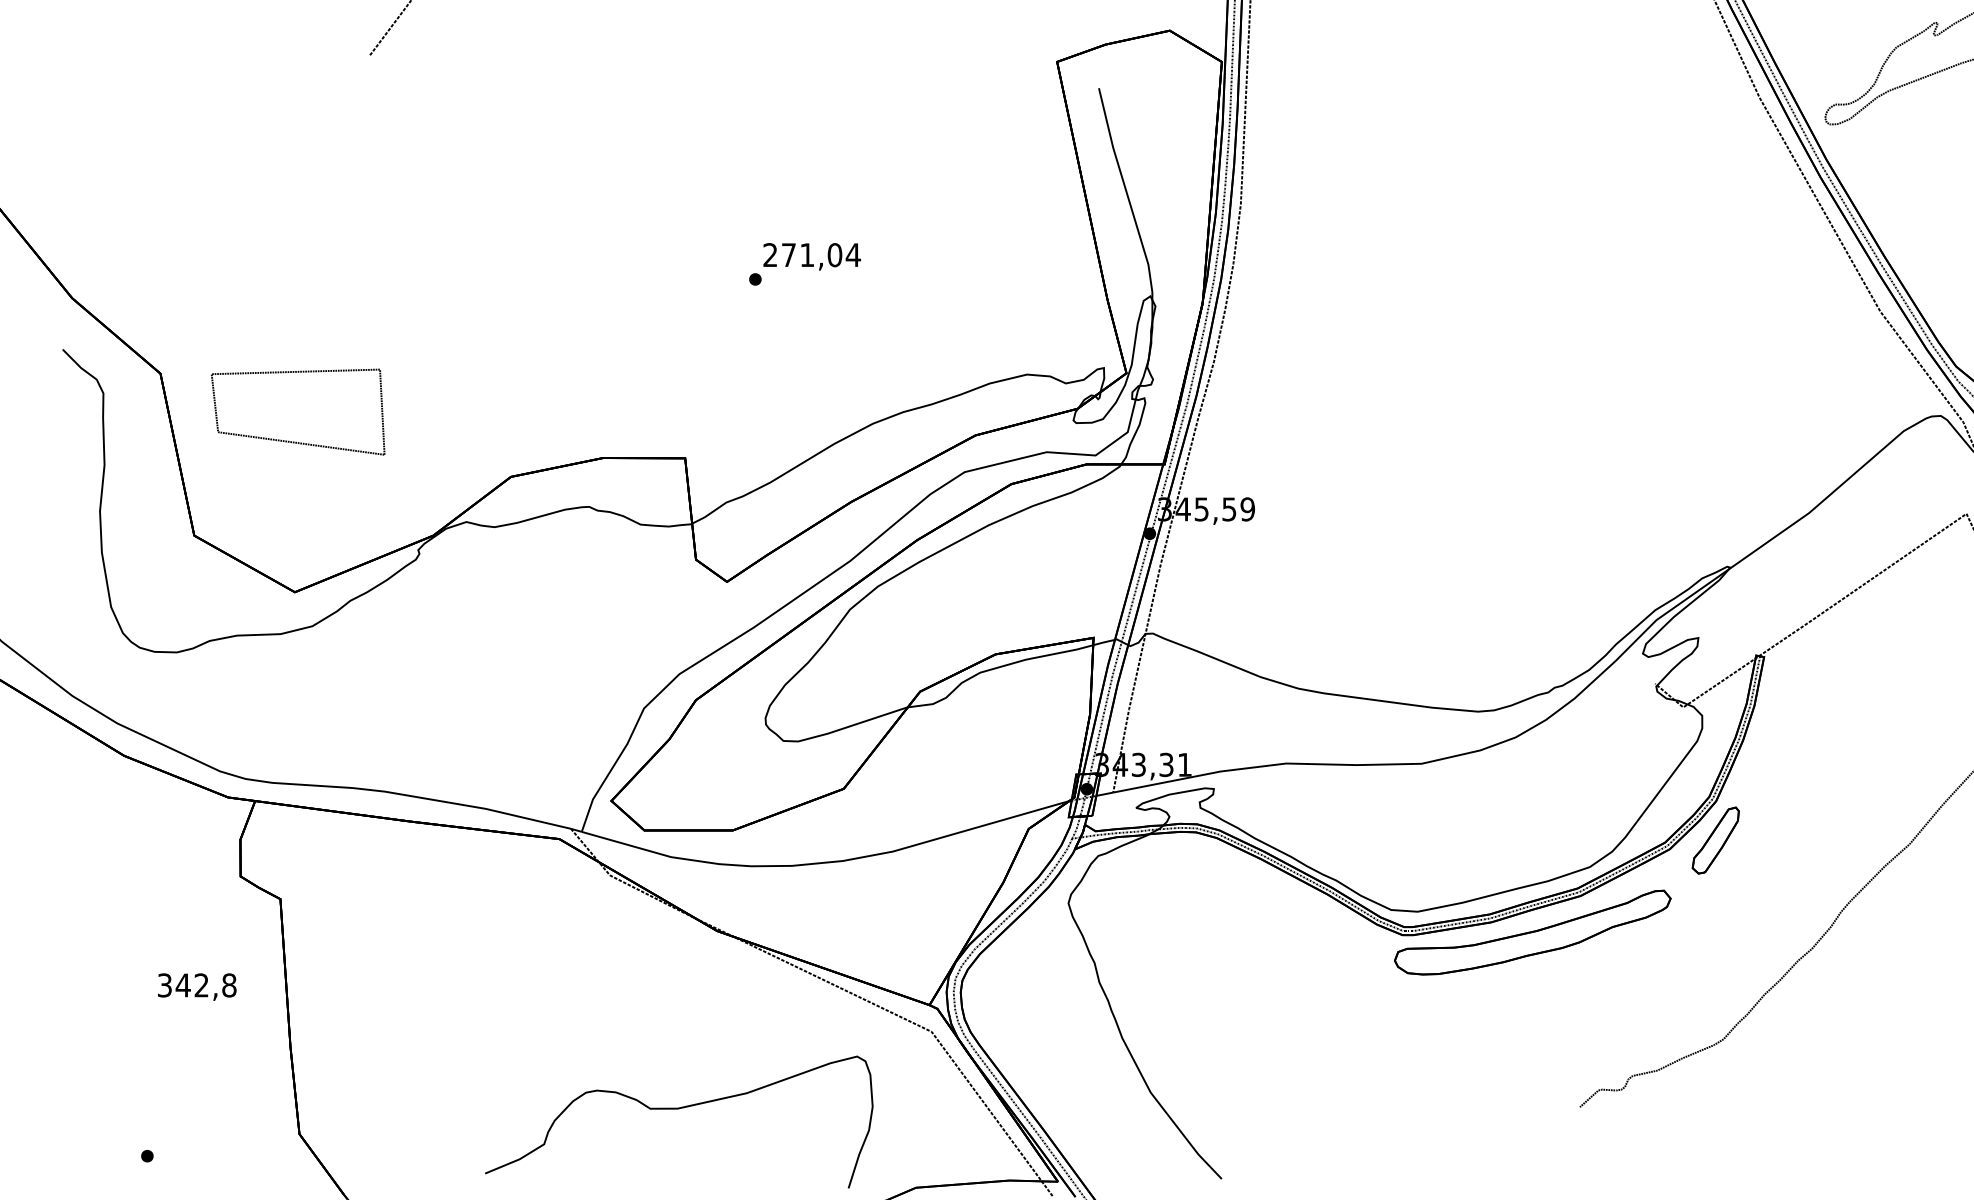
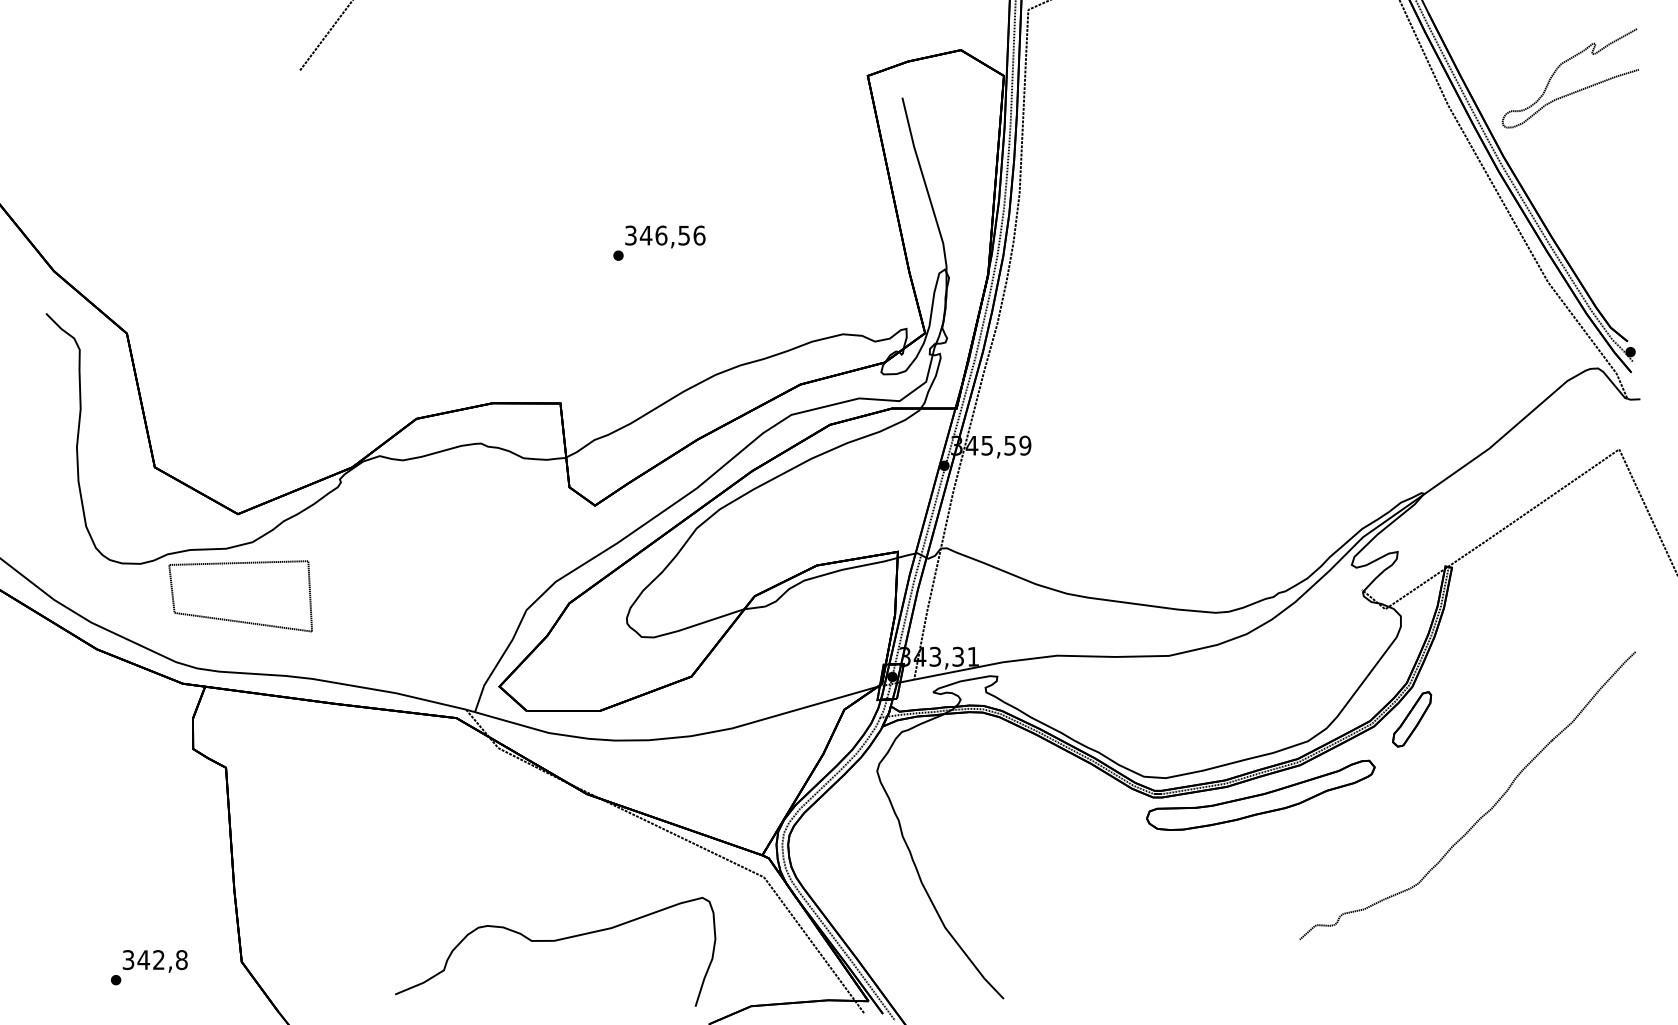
text: (812, 255) -> (665, 235), 271,04 -> 346,56
part: (297, 412) -> (240, 596), moved
text: (196, 987) -> (154, 961), moved

